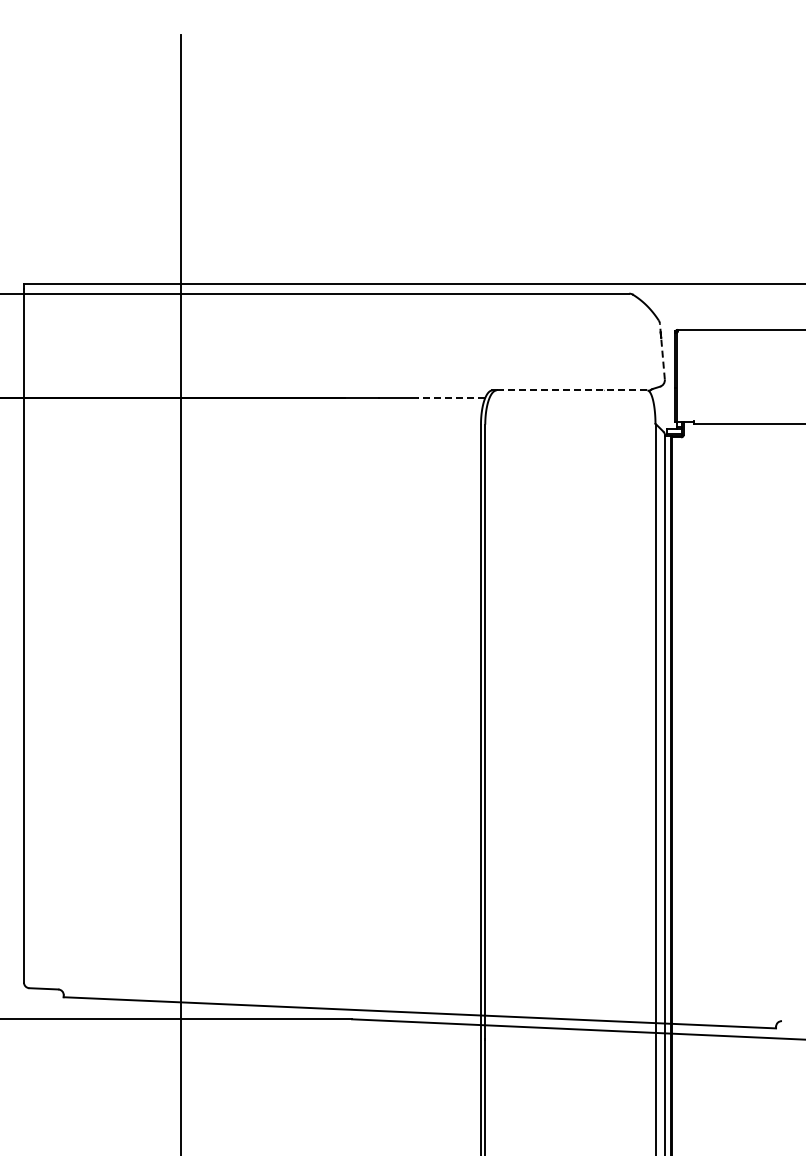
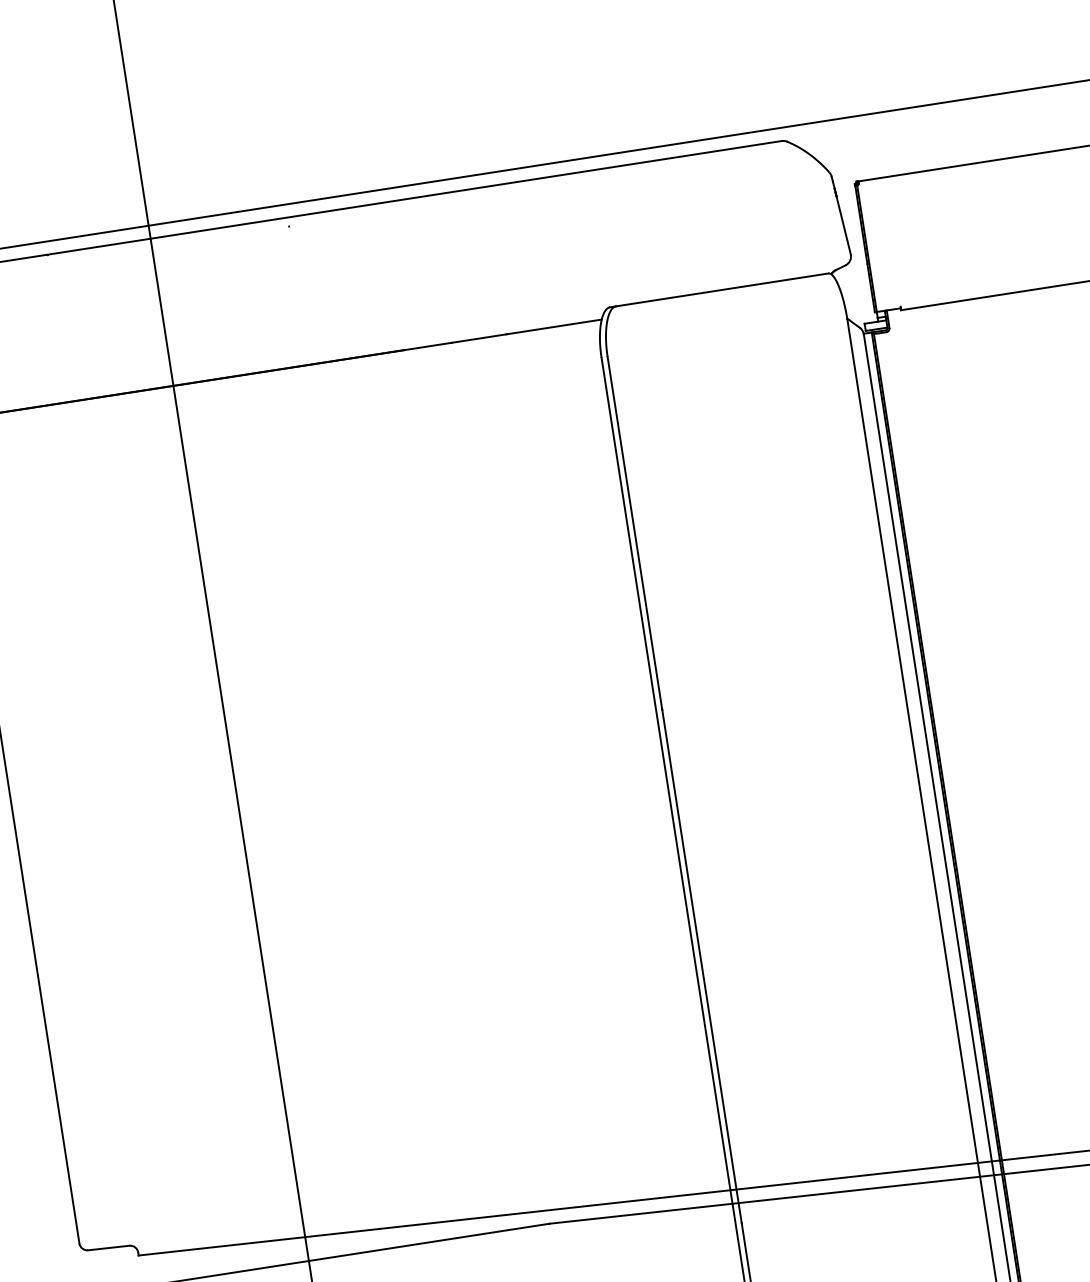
line: (662, 351) -> (841, 215), dashed -> solid
line: (571, 390) -> (721, 290), dashed -> solid
line: (451, 398) -> (554, 327), dashed -> solid

